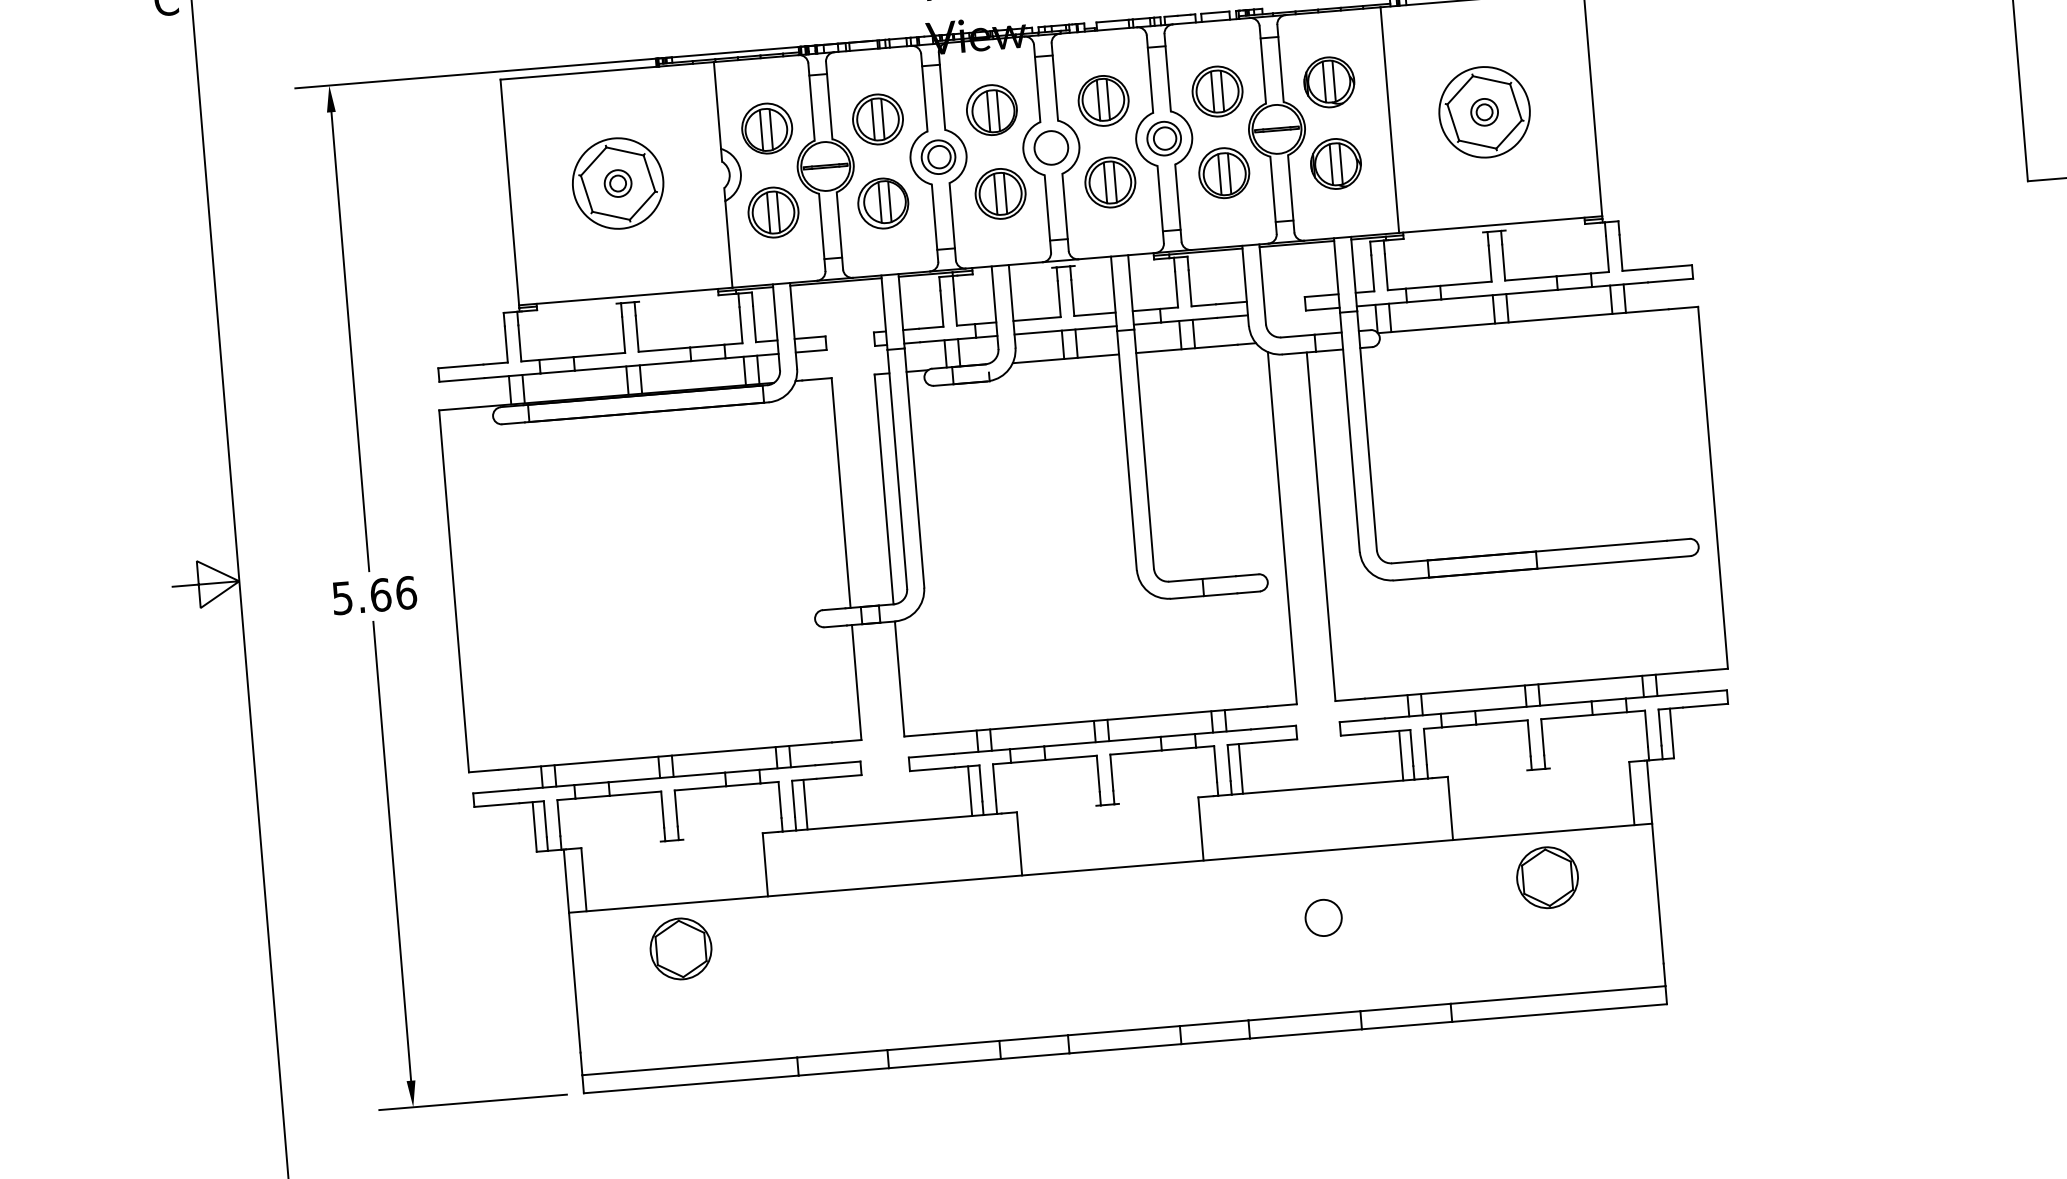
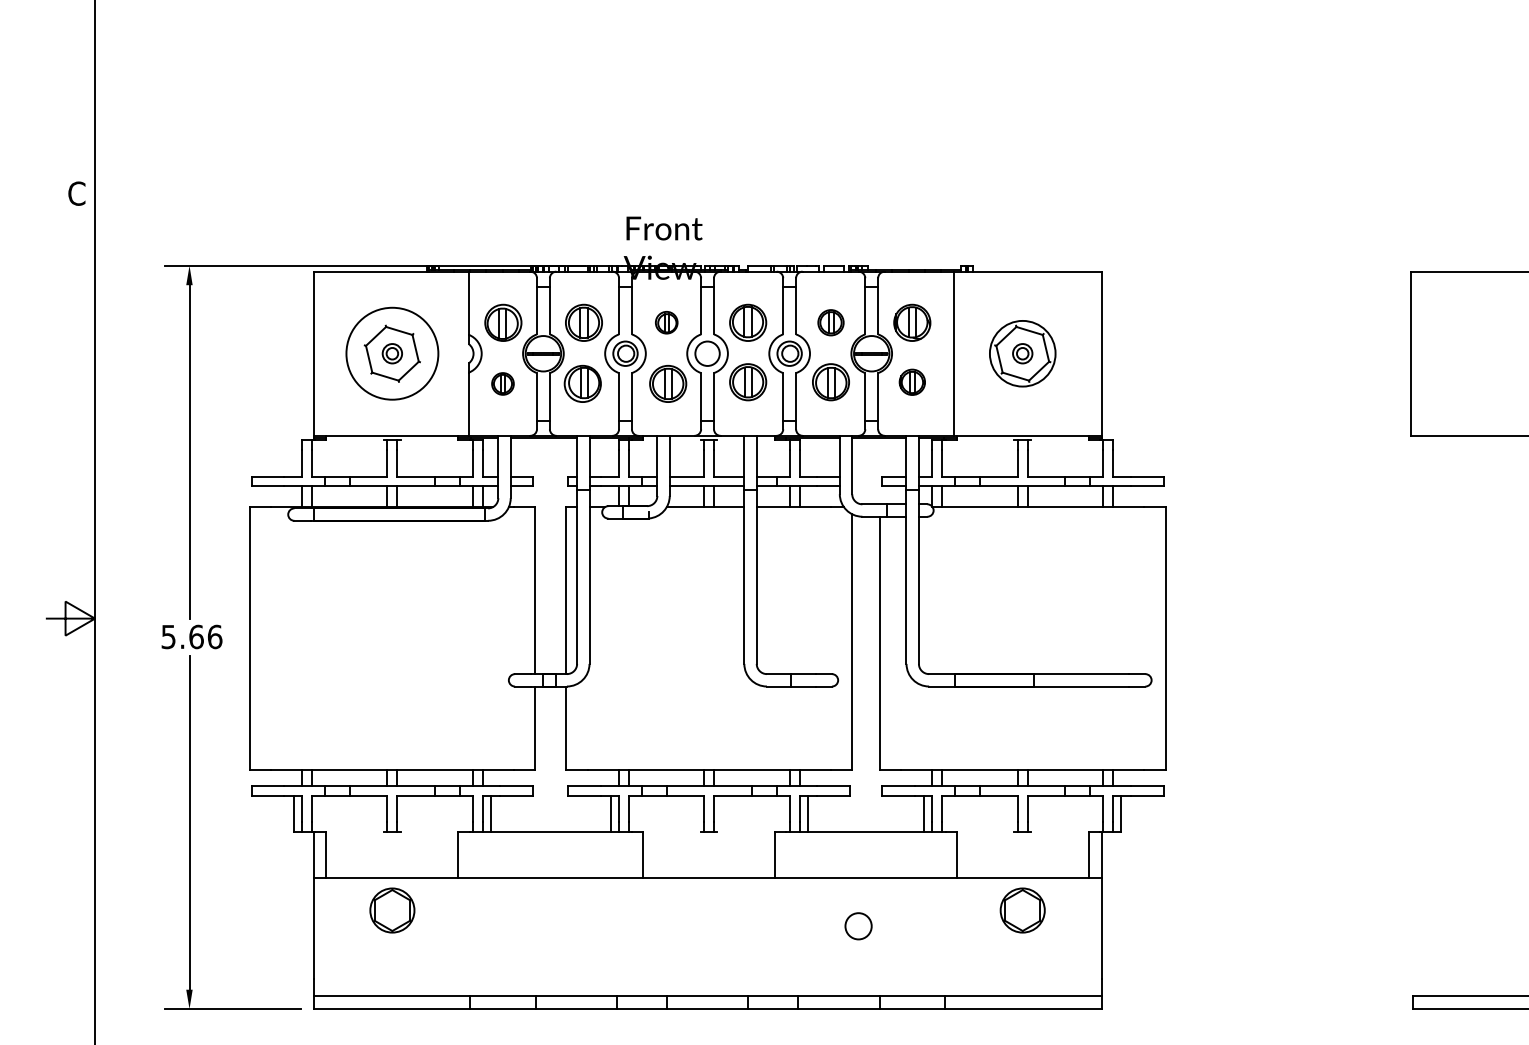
part: (1216, 91) -> (830, 322), size x0.7
part: (991, 109) -> (666, 322), size x0.6
part: (1336, 164) -> (912, 382), size x0.7
circle: (618, 183) -> (392, 353), size x1.4
part: (772, 212) -> (502, 383), size x0.6

